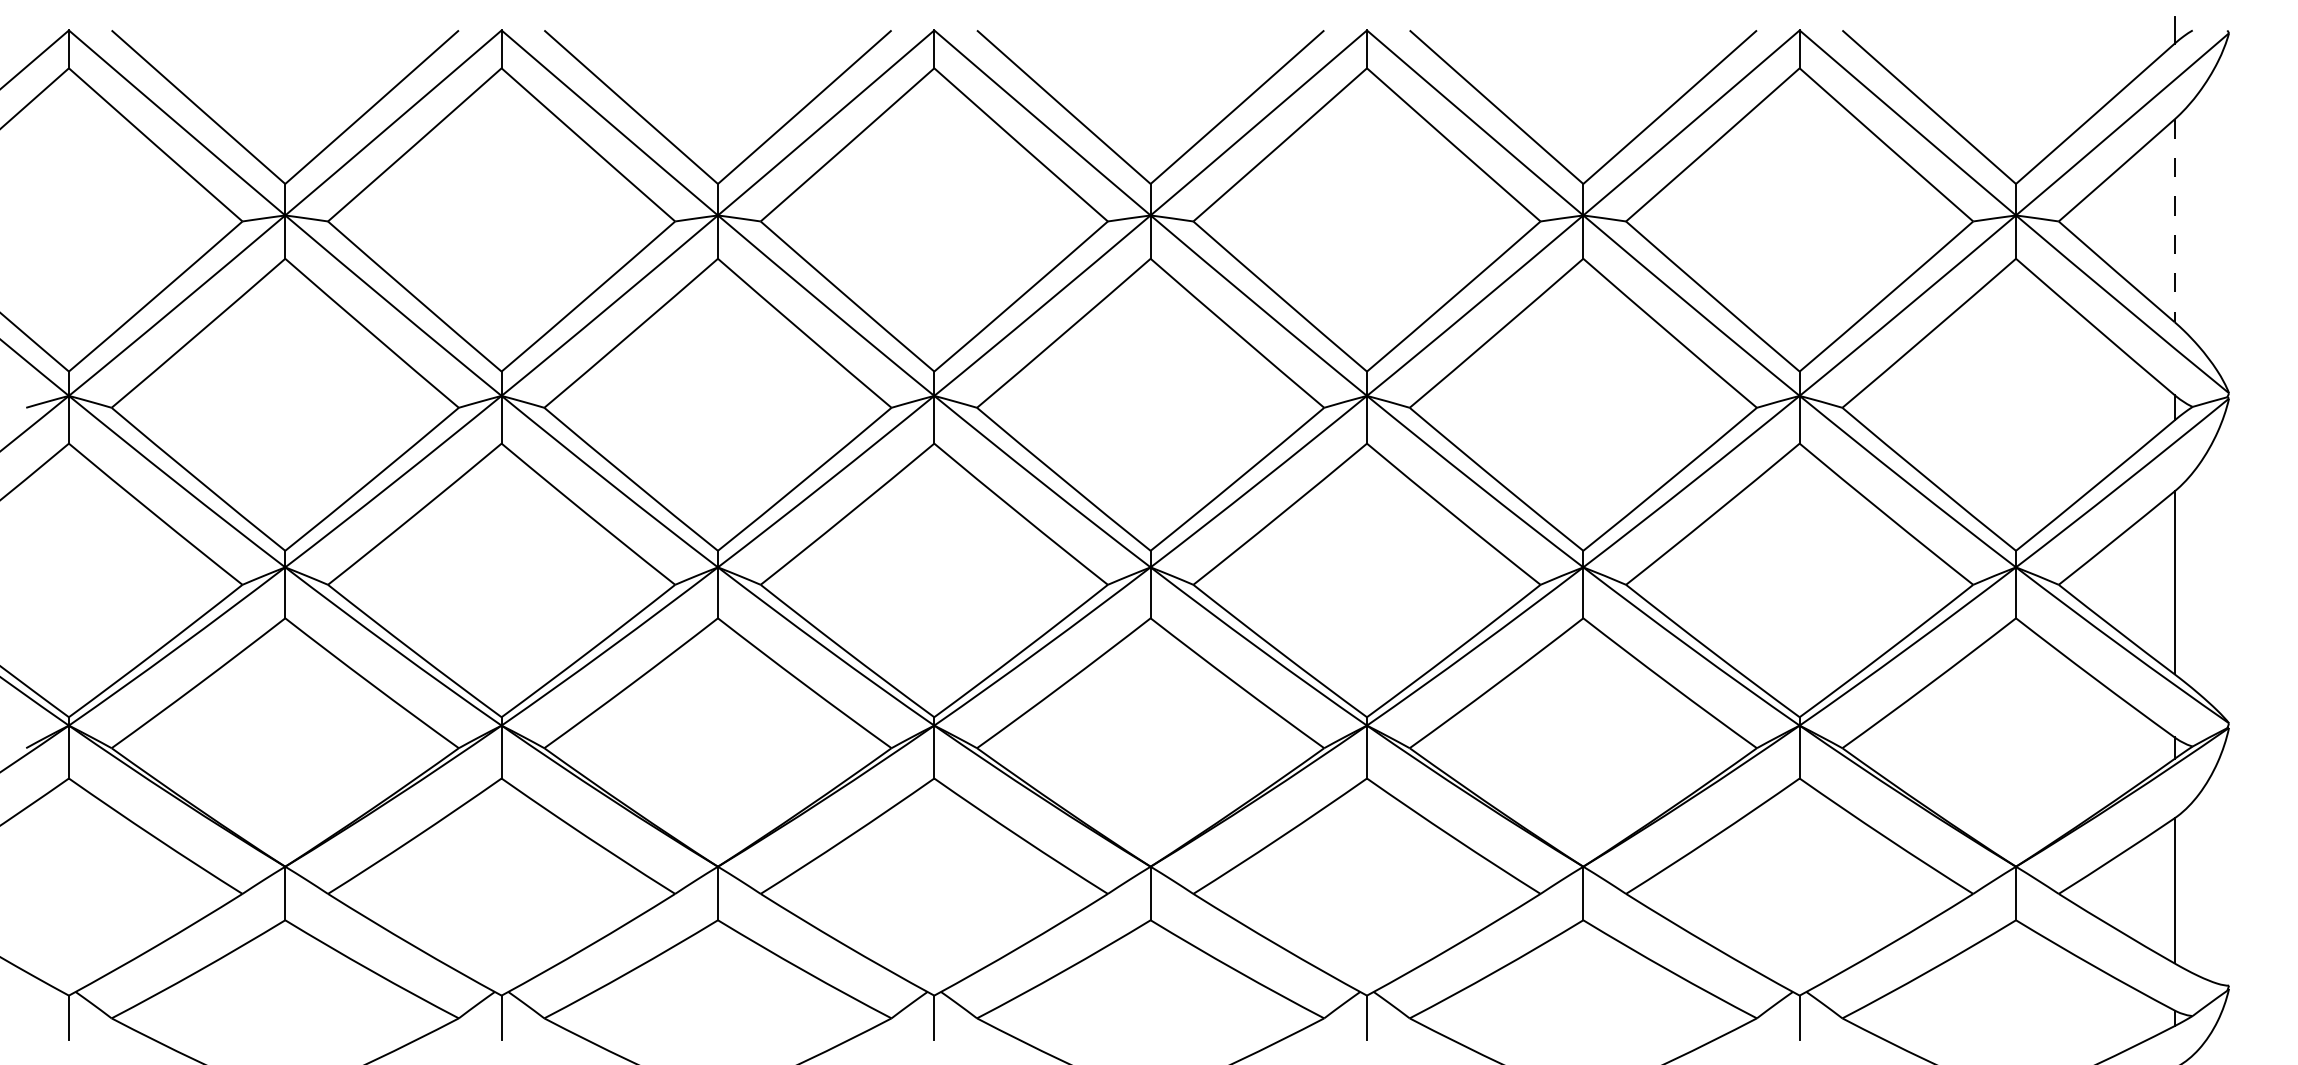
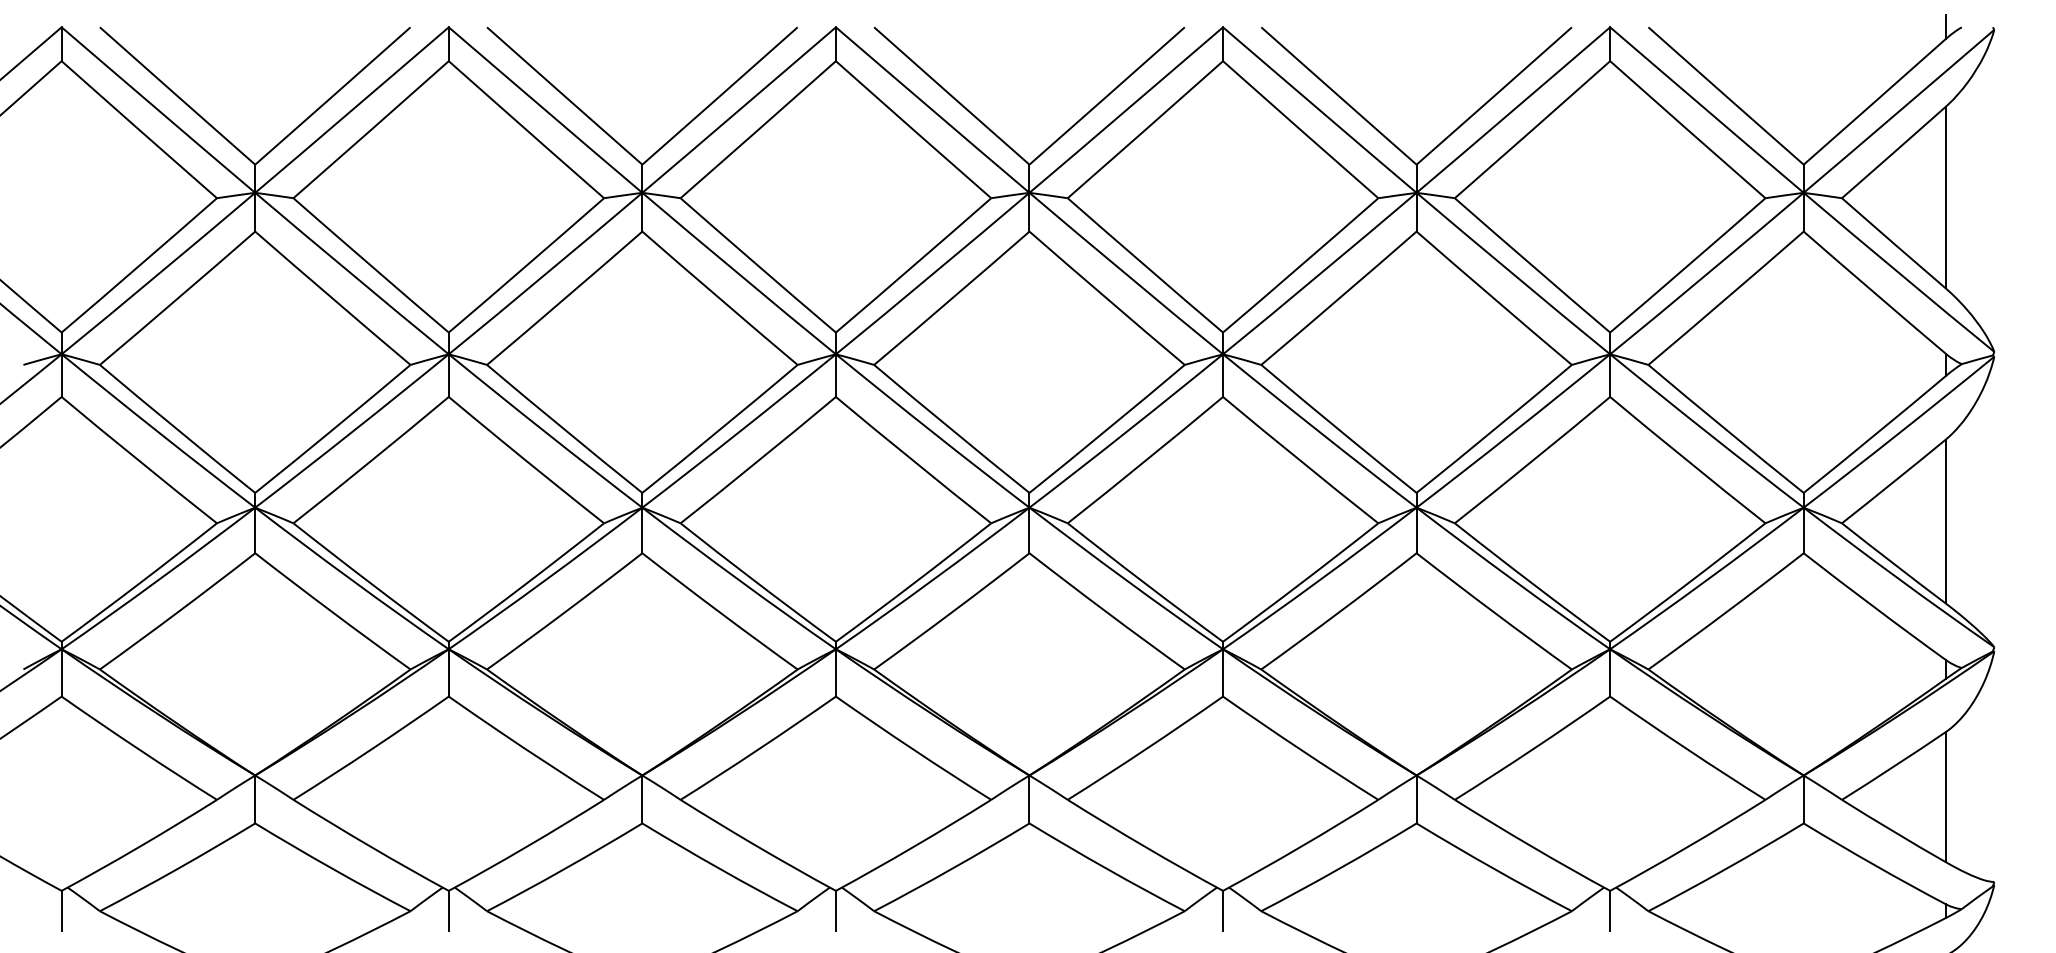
line: (2174, 221) -> (1945, 198), dashed -> solid

